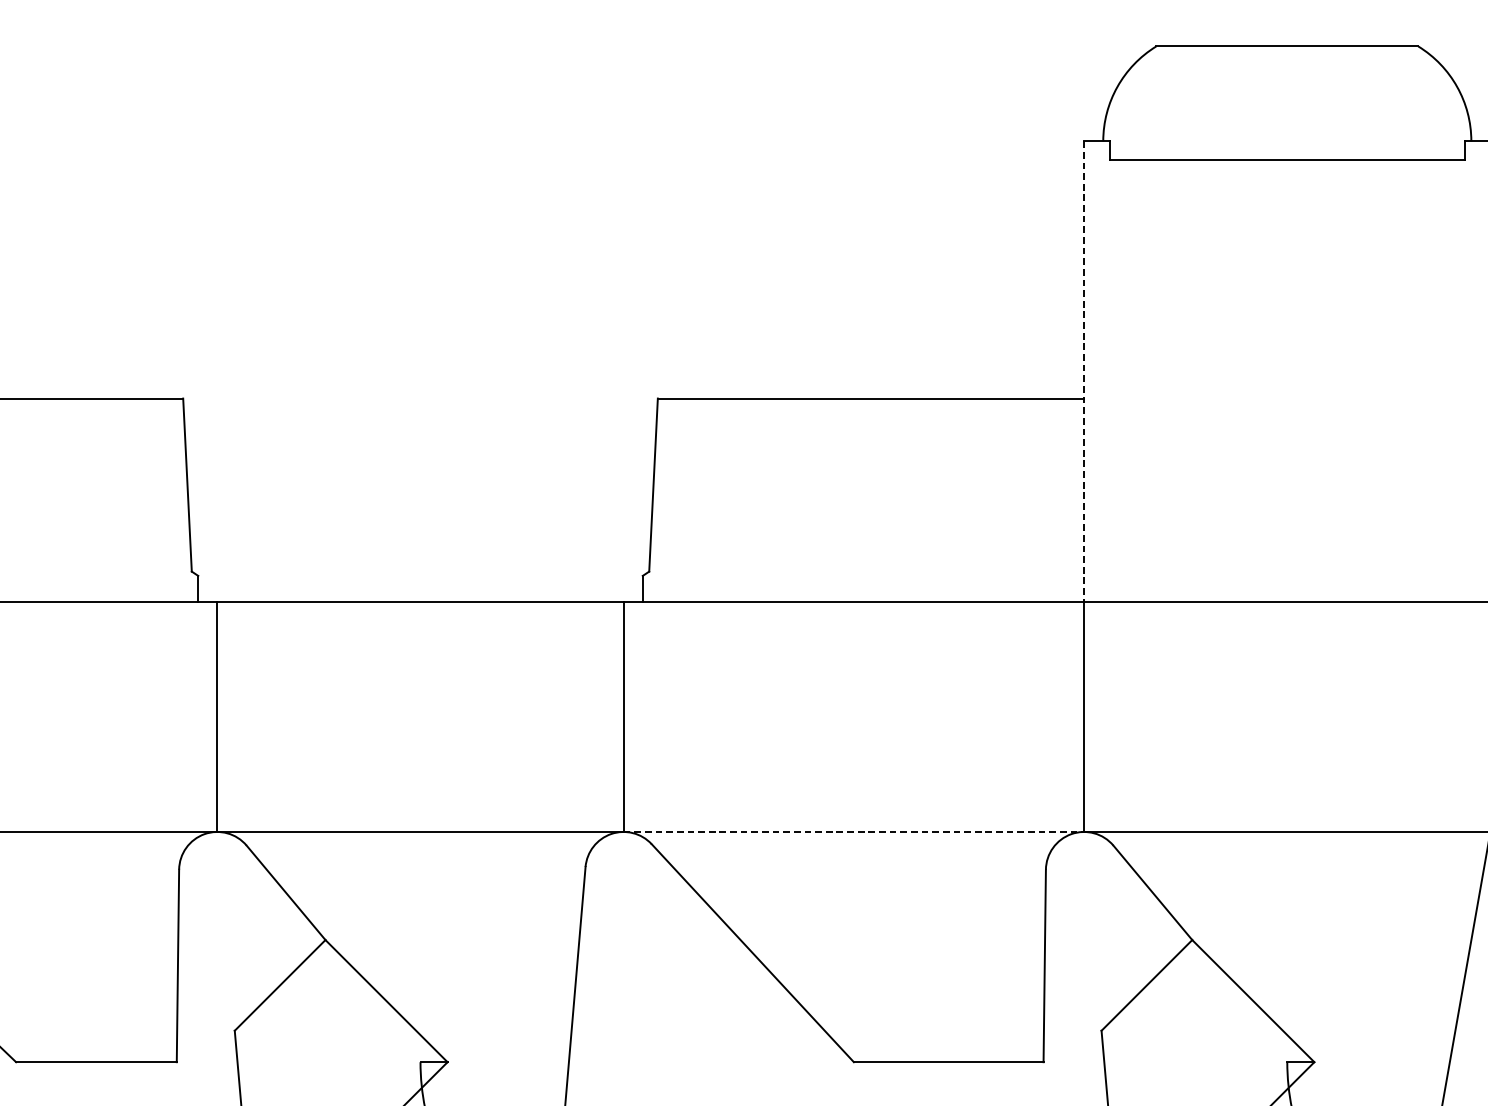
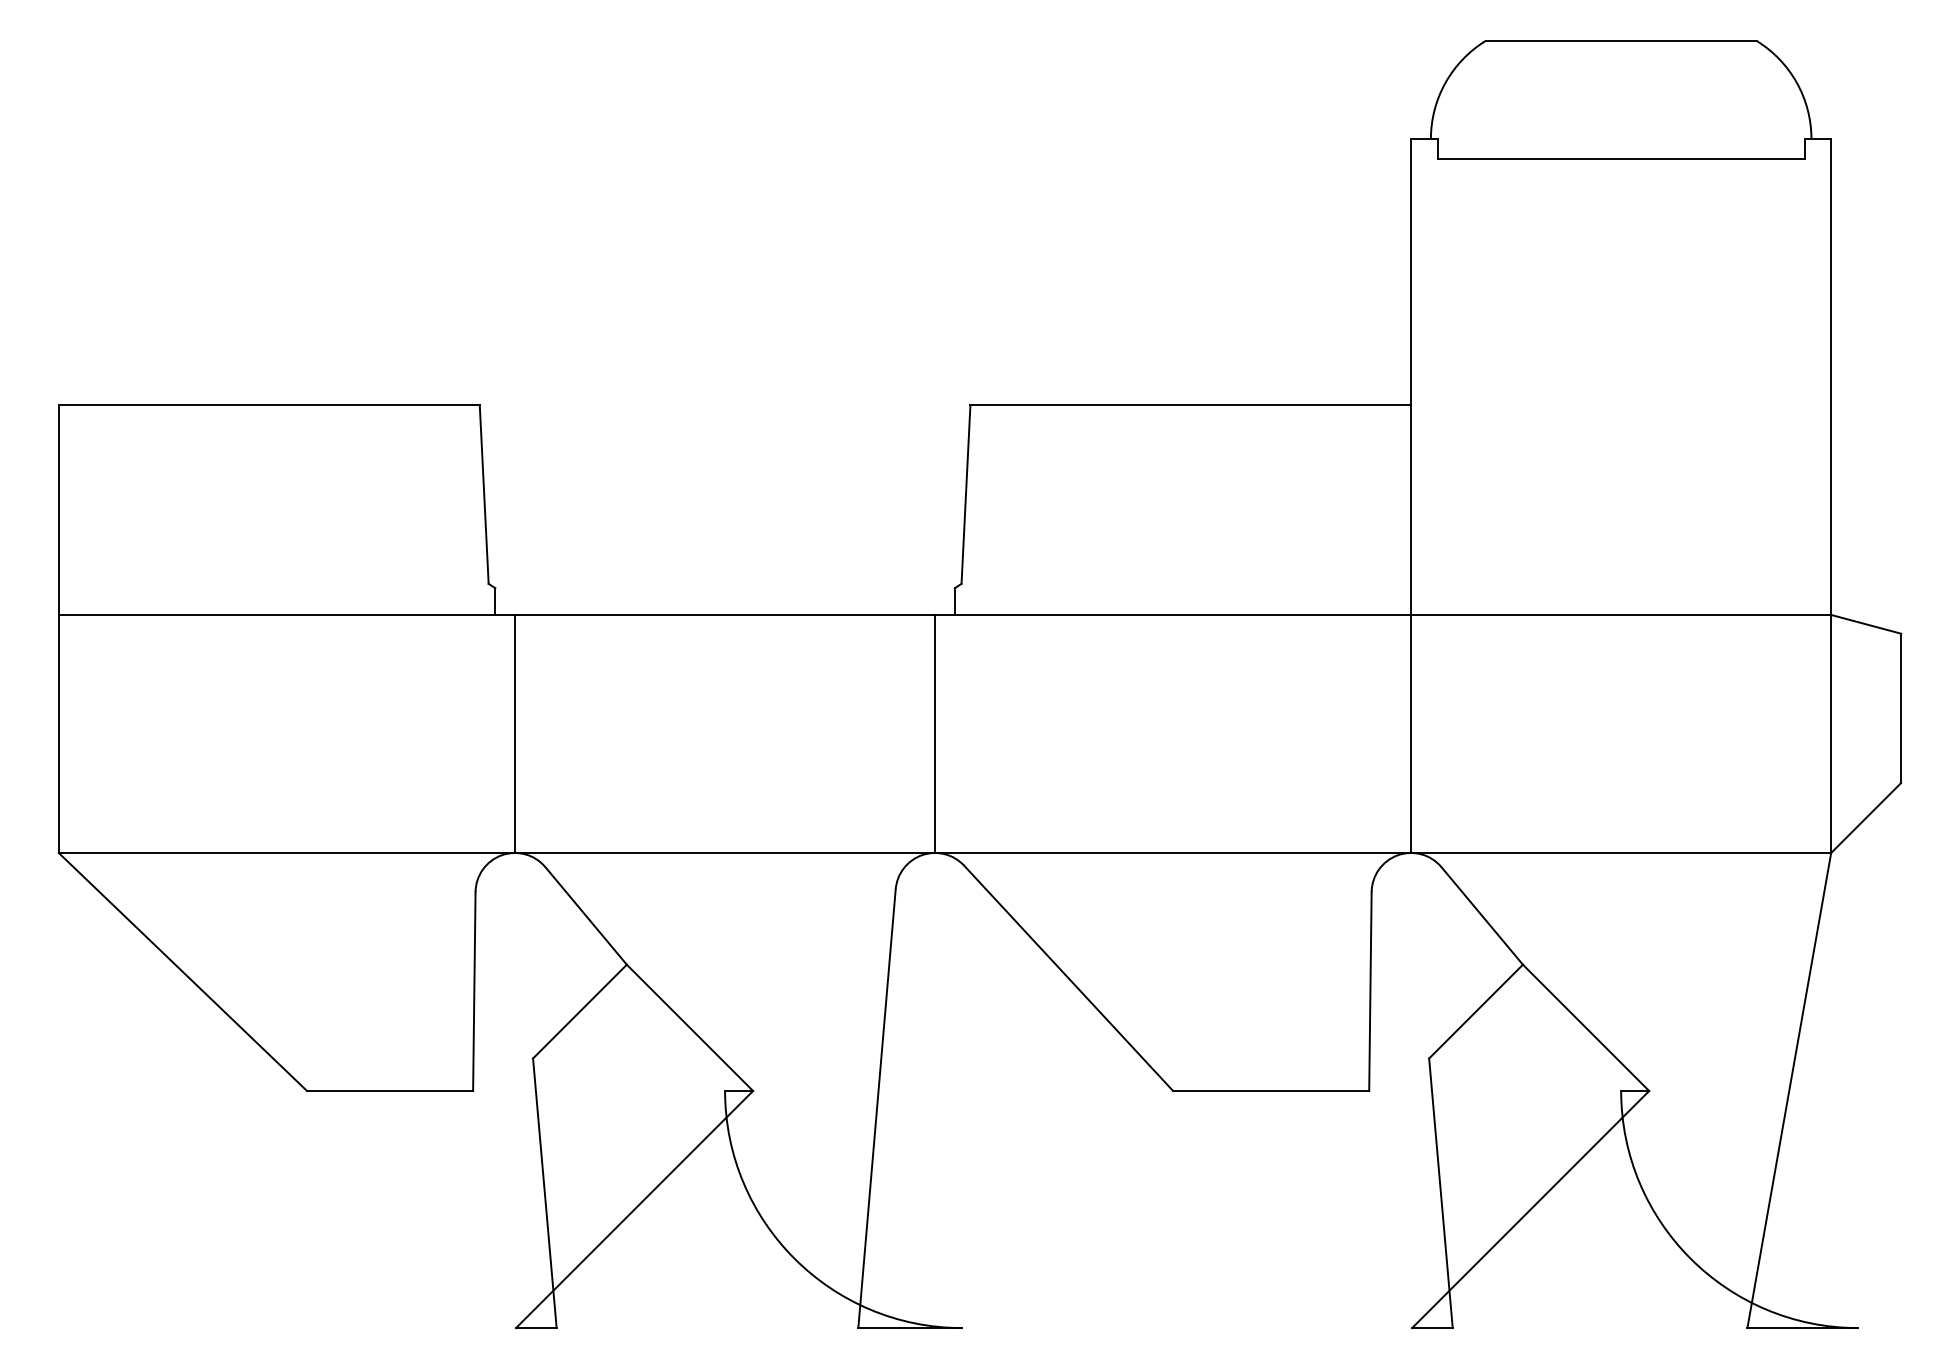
line: (1084, 372) -> (1411, 377), dashed -> solid
line: (854, 831) -> (1173, 852), dashed -> solid

